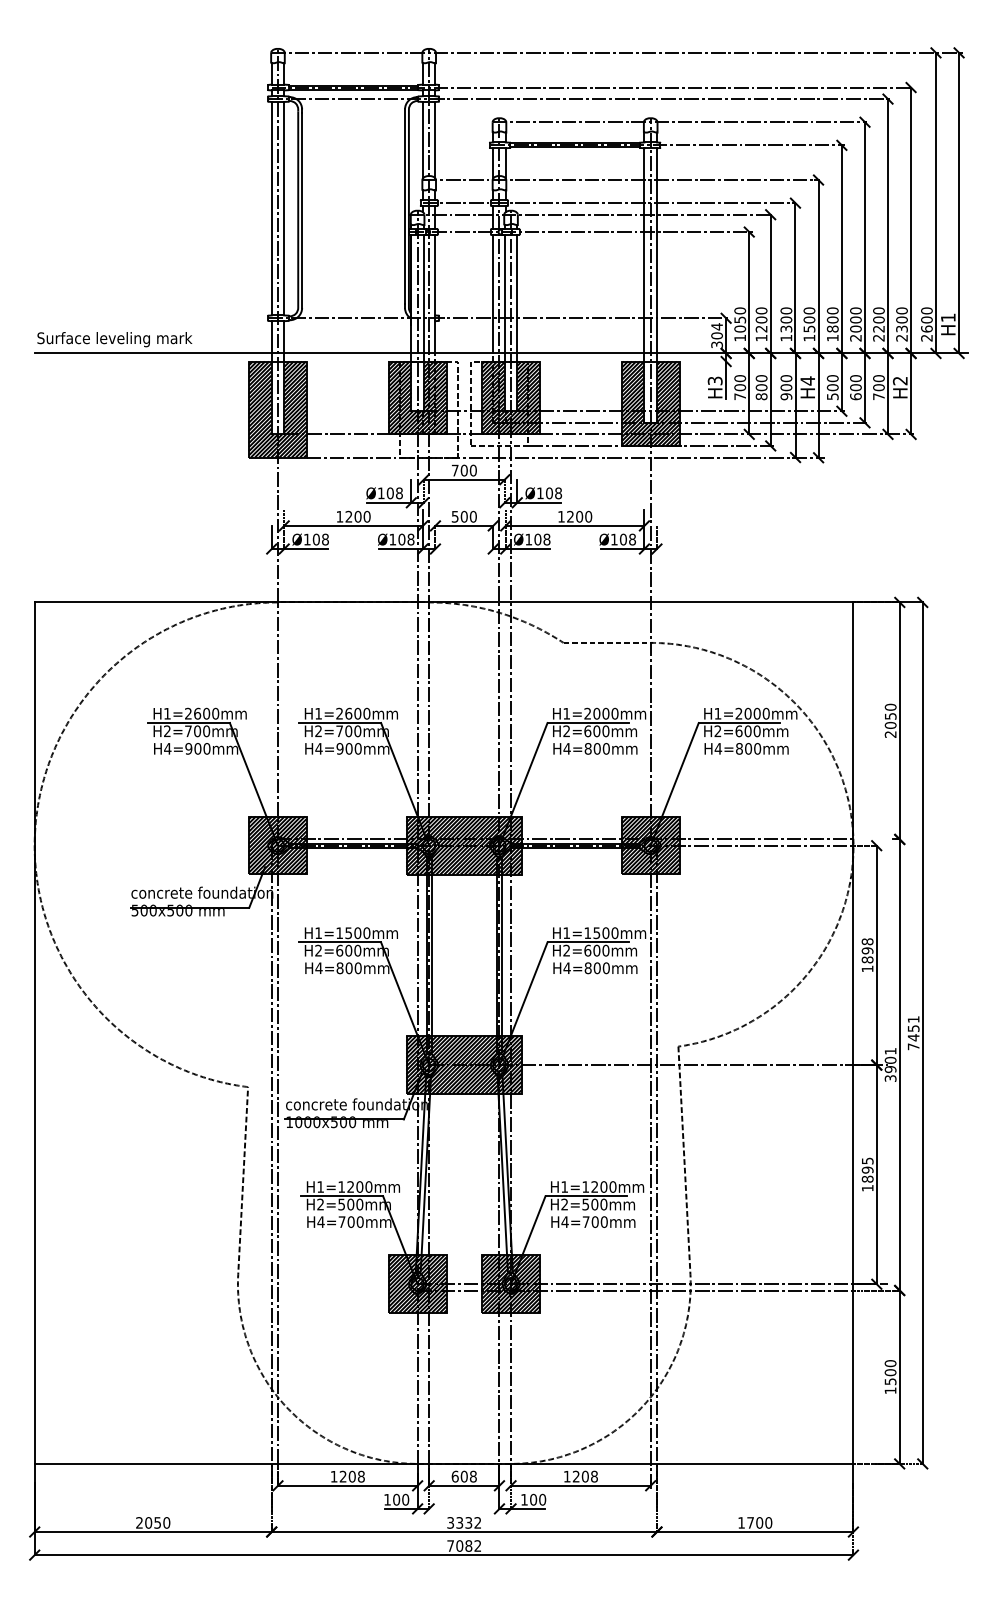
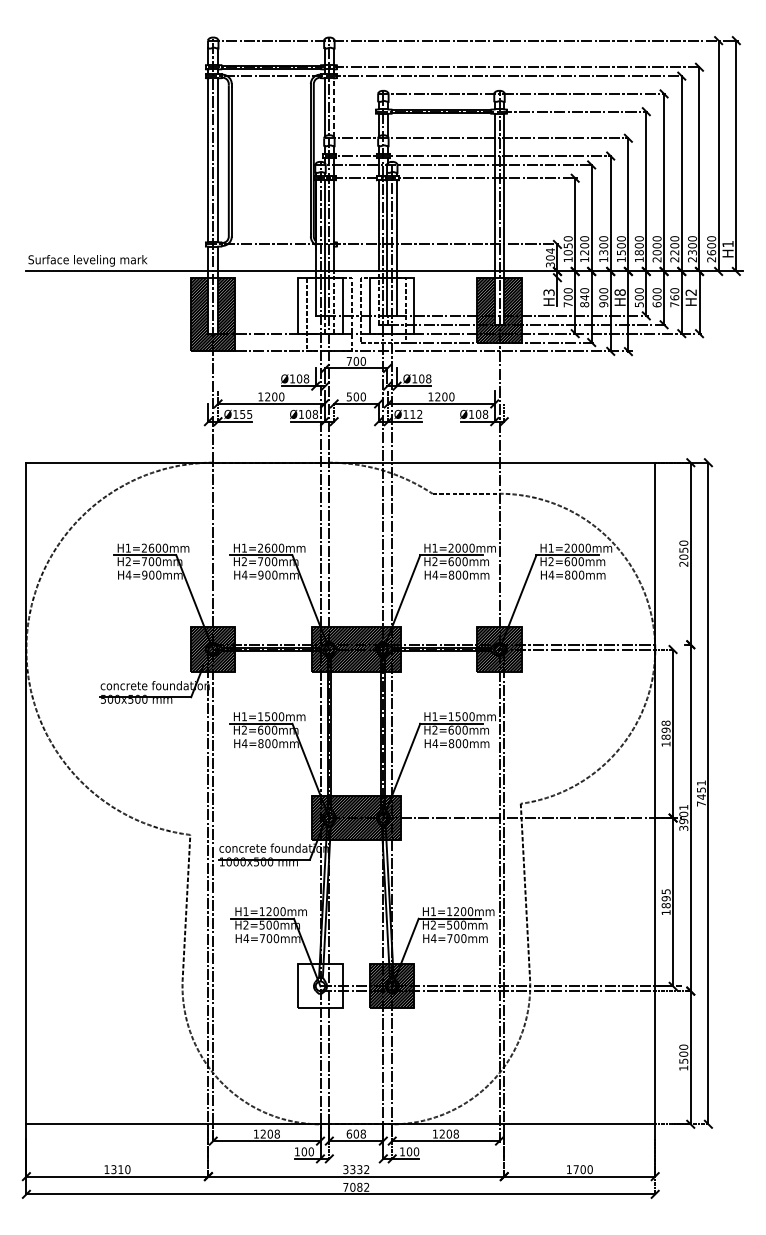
line: (435, 139) -> (334, 107), solid -> dashed
text: (807, 380) -> (619, 292), H4 -> H8
text: (761, 387) -> (584, 297), 800 -> 840
text: (878, 387) -> (674, 297), 700 -> 760
hatch: (417, 397) -> (320, 305), removed
hatch: (510, 397) -> (391, 305), removed
text: (320, 539) -> (245, 414), Ø108 -> Ø155
text: (542, 539) -> (416, 414), Ø108 -> Ø112
hatch: (417, 1283) -> (320, 985), removed
text: (148, 1522) -> (113, 1169), 2050 -> 1310

